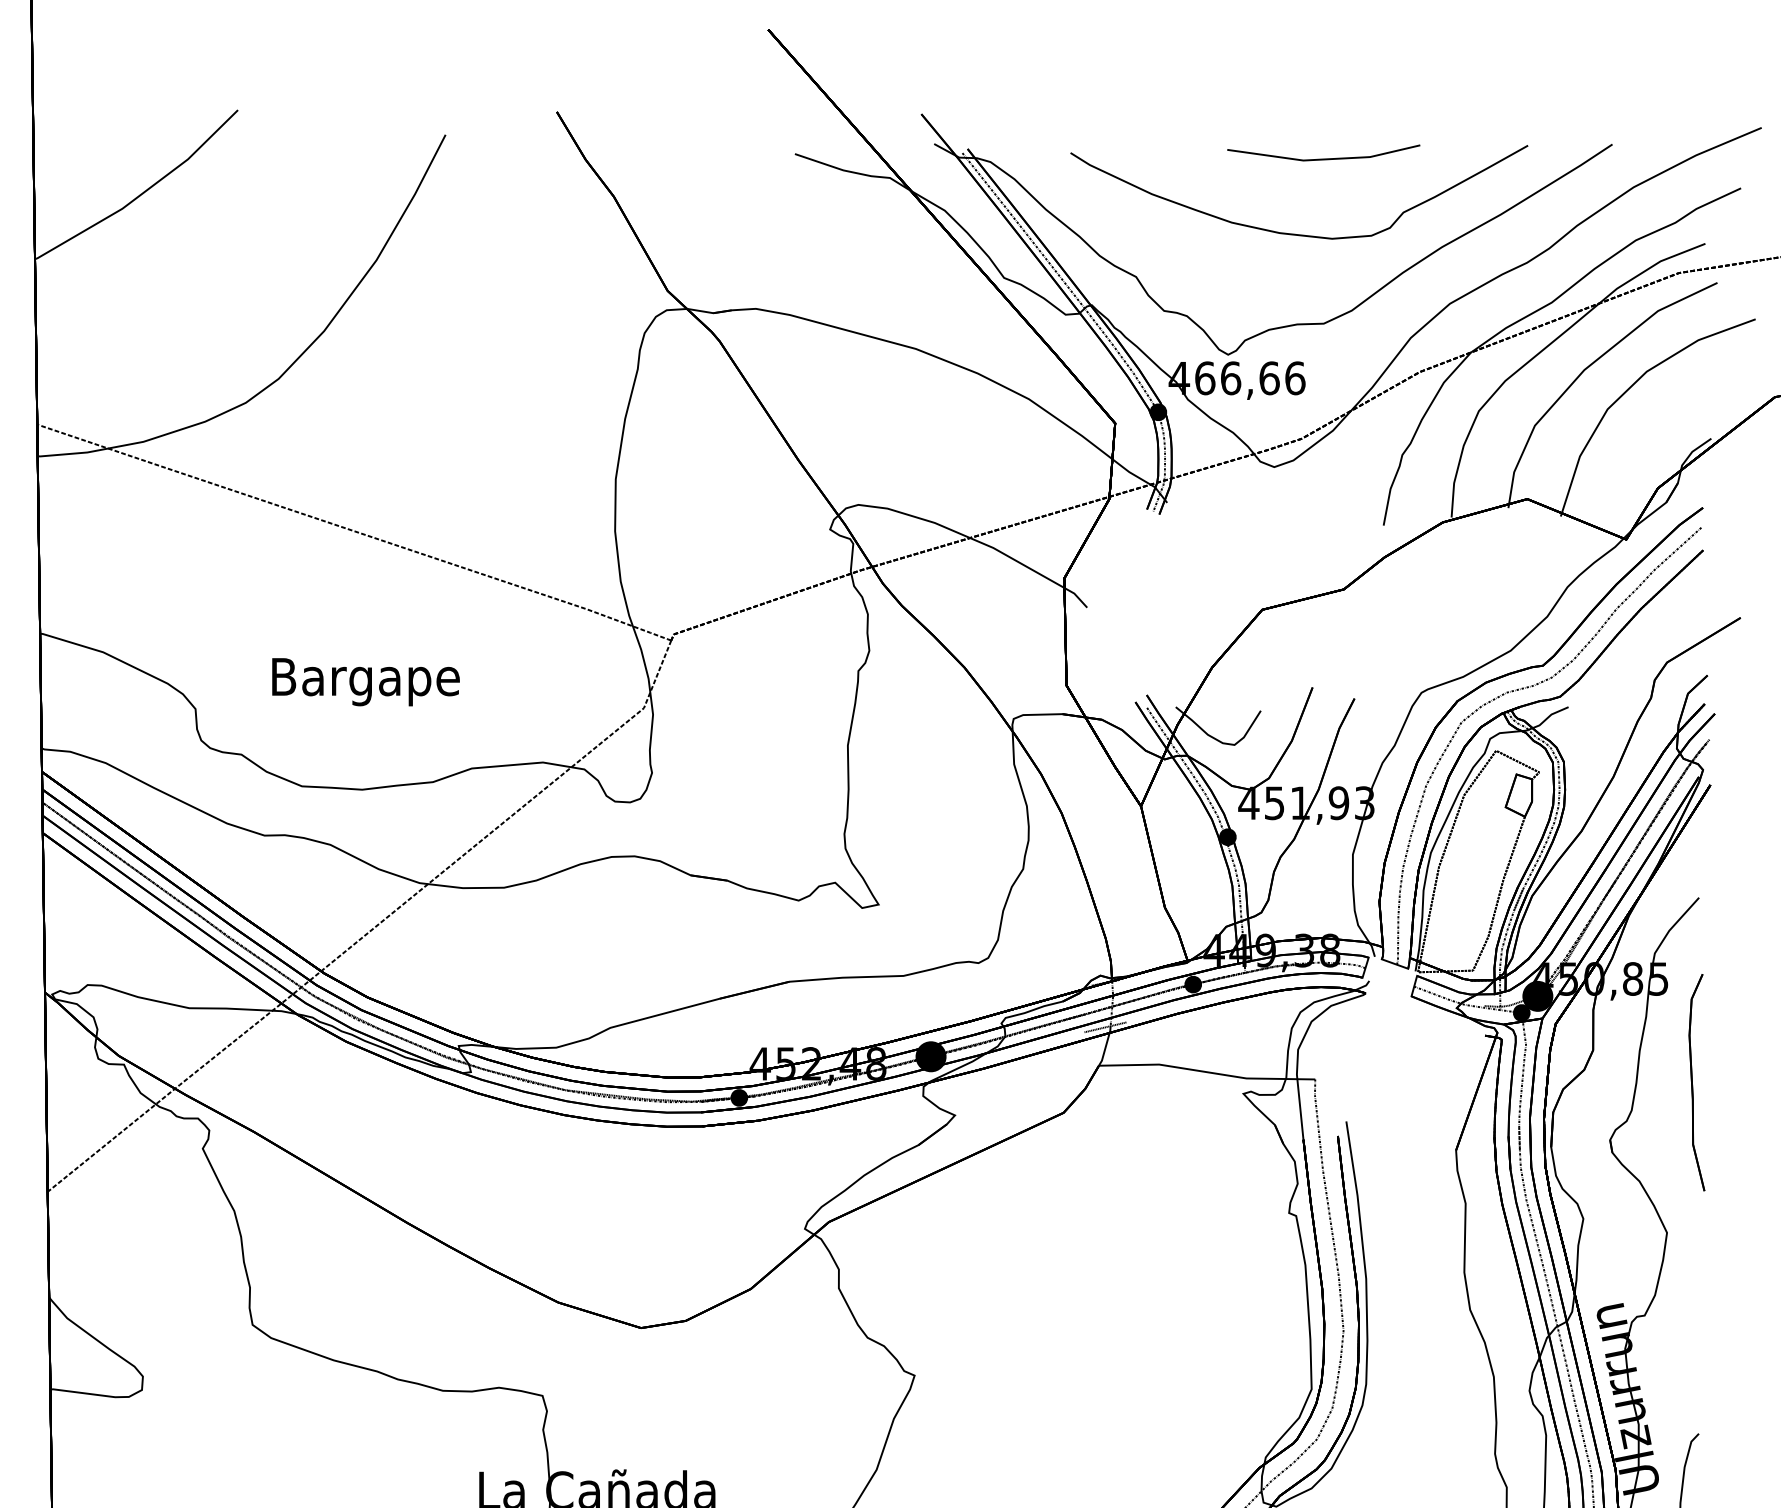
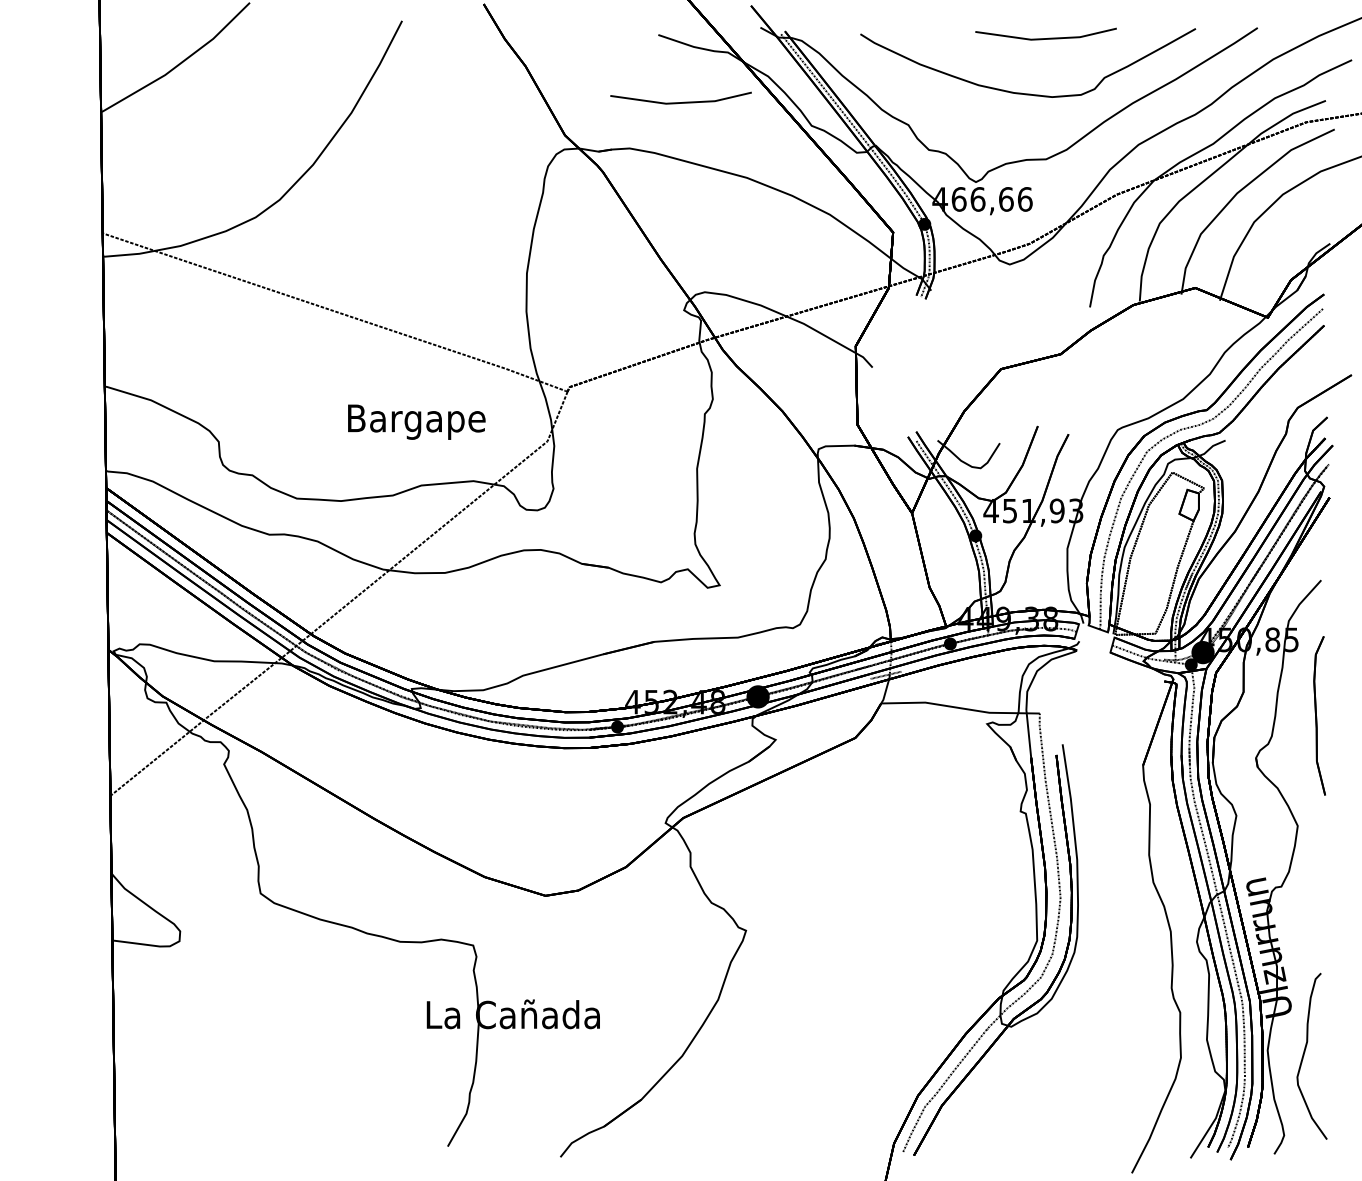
part: (825, 239) -> (680, 97), added
text: (365, 681) -> (416, 421), moved

